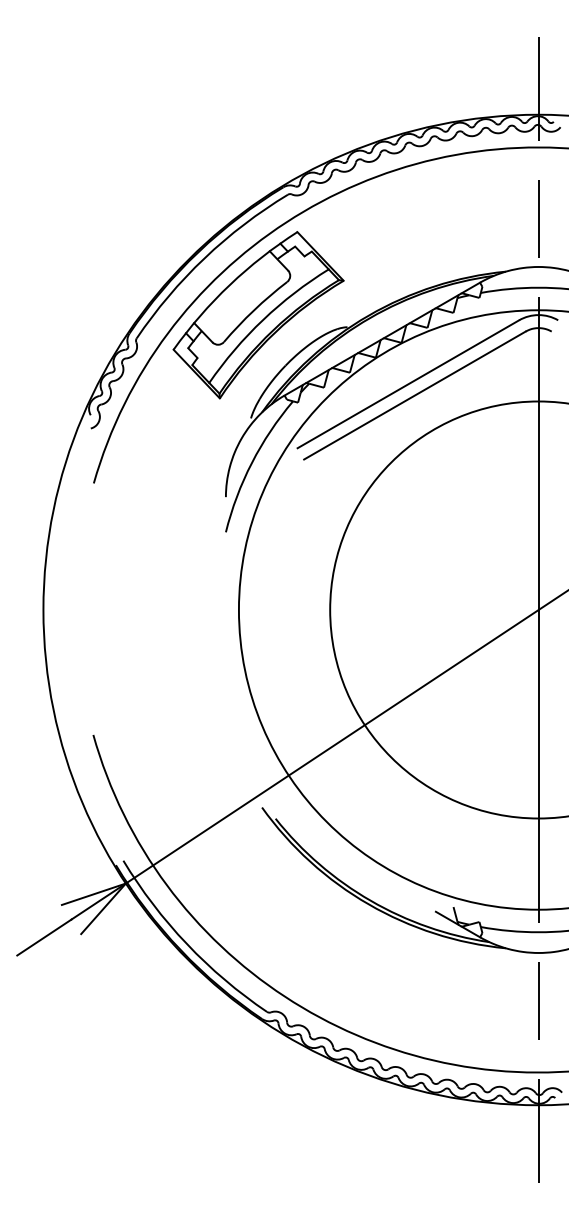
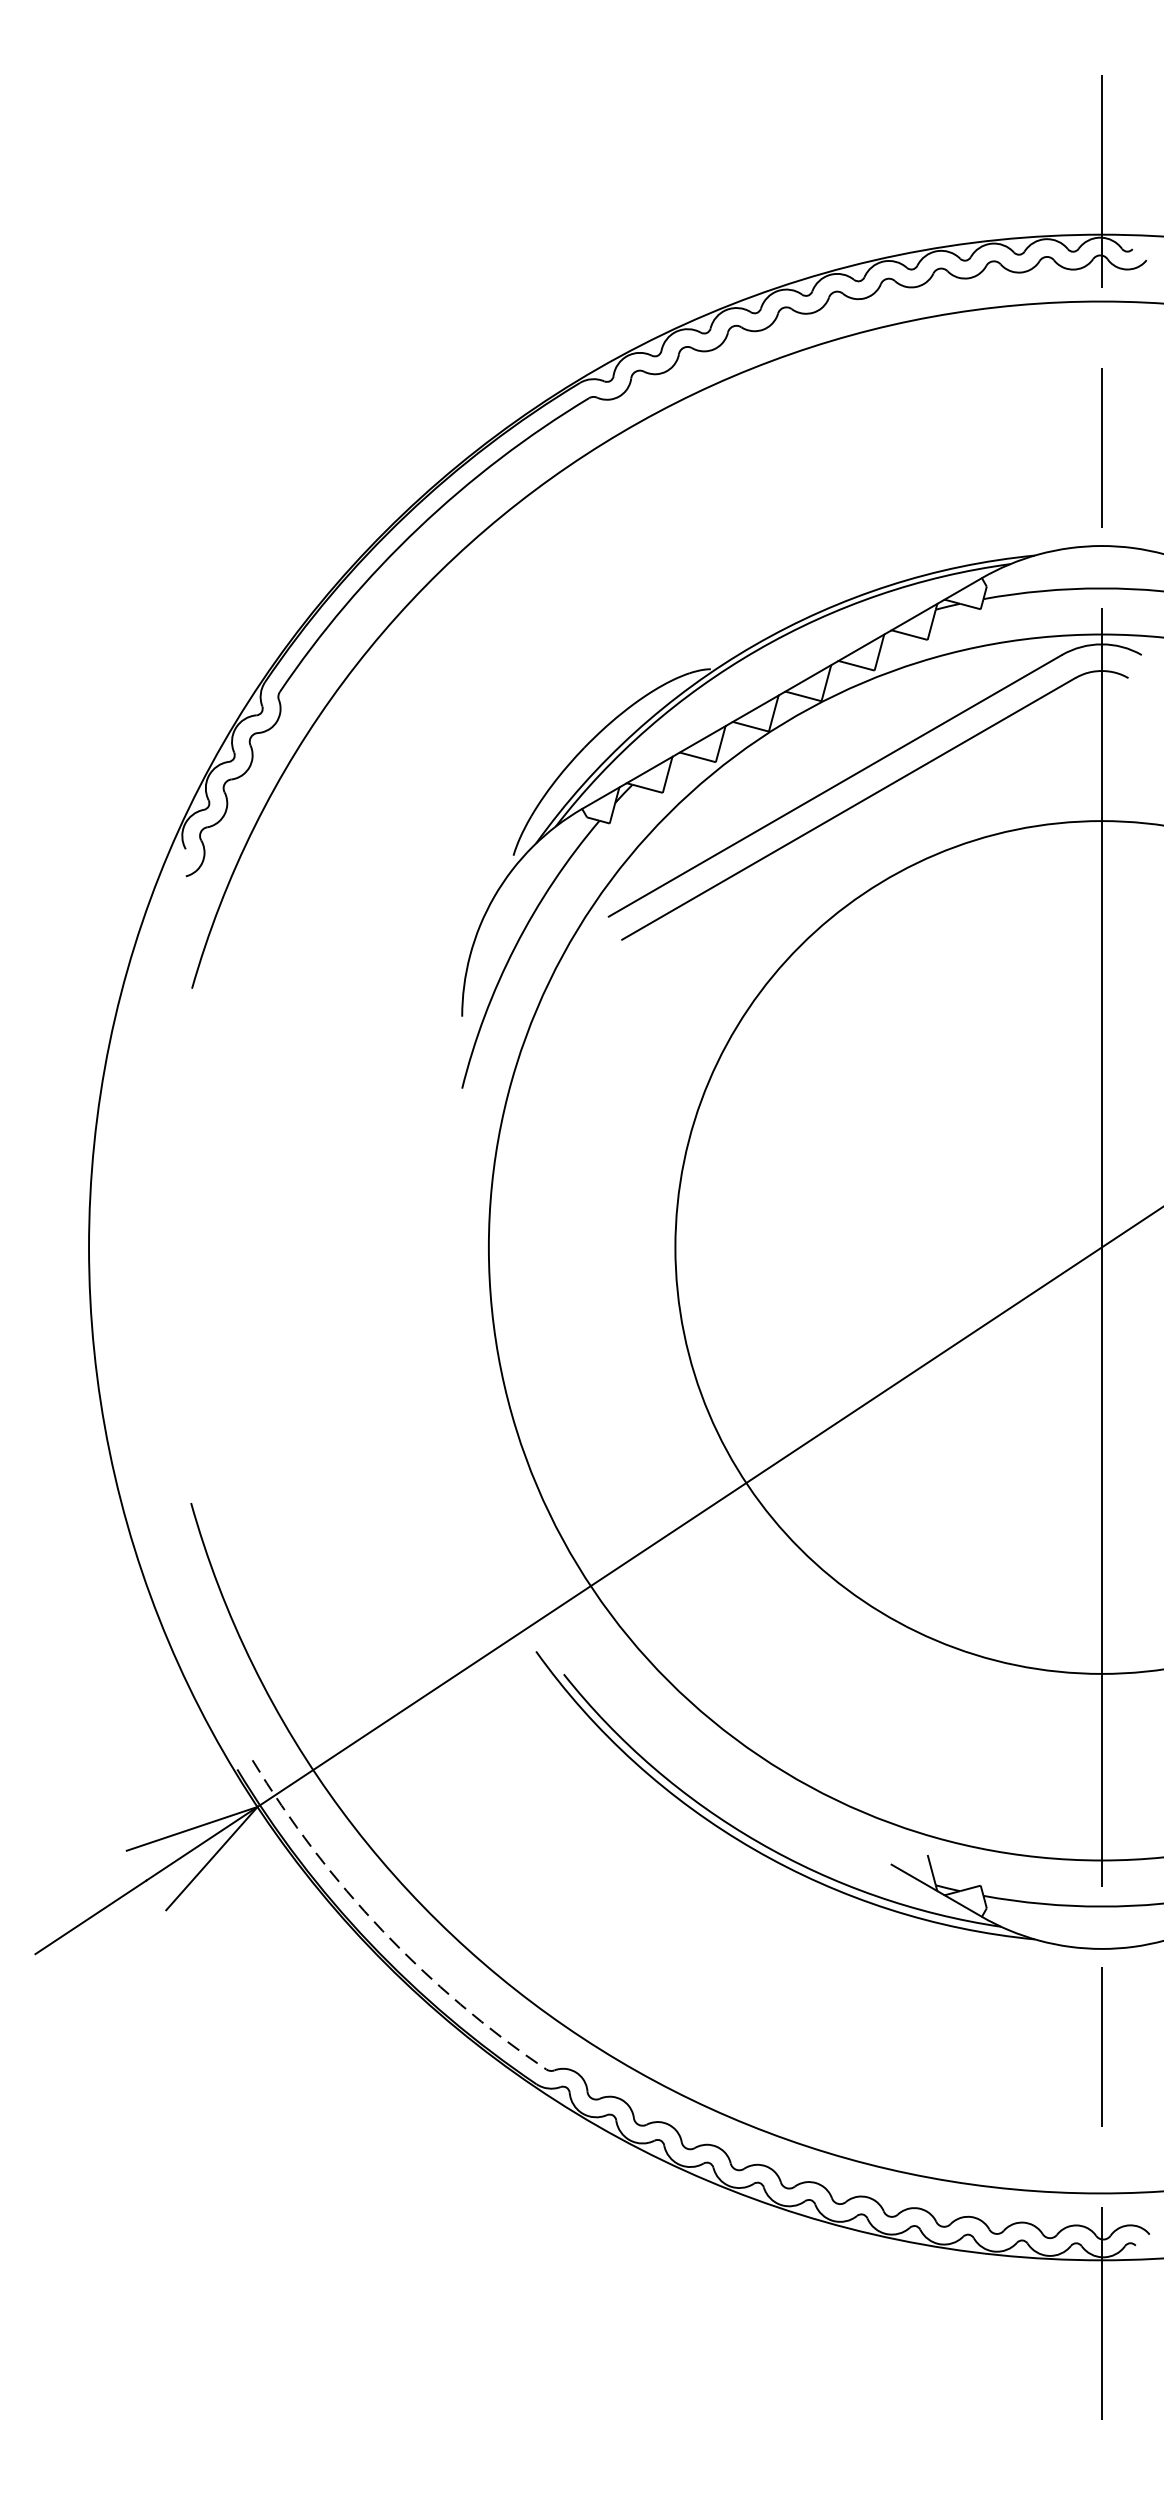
part: (258, 315) -> (528, 645), removed
arc: (187, 944) -> (383, 1931), solid -> dashed

